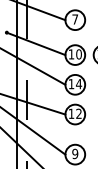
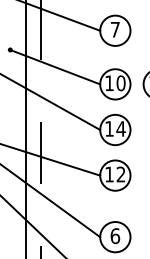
text: (75, 153) -> (115, 235), 9 -> 6

